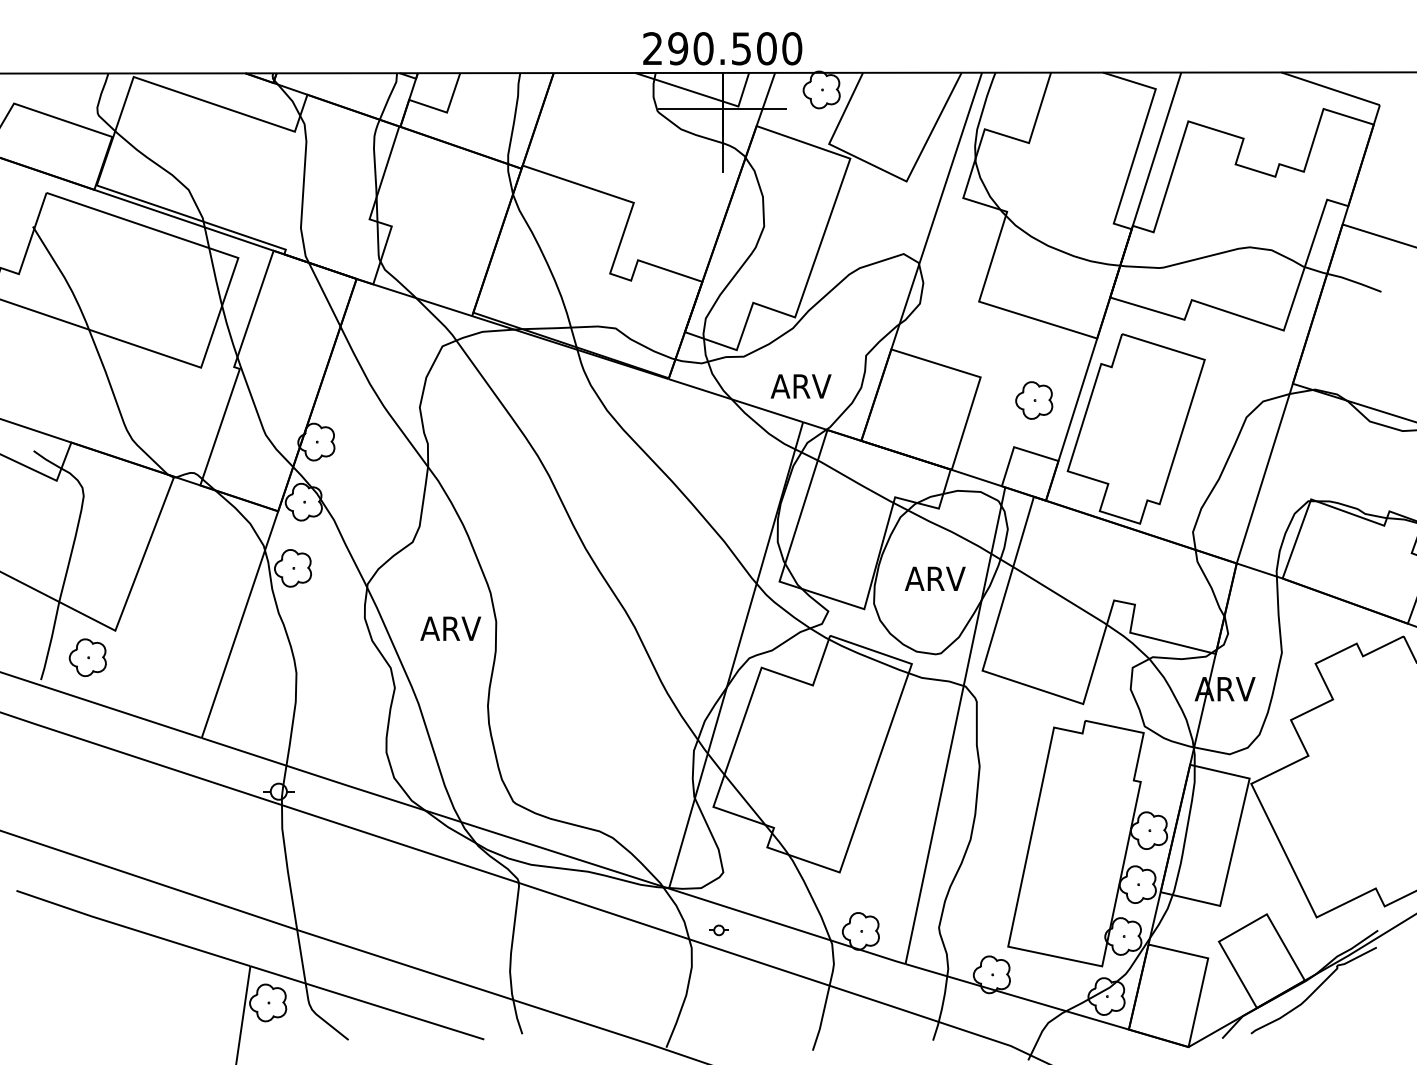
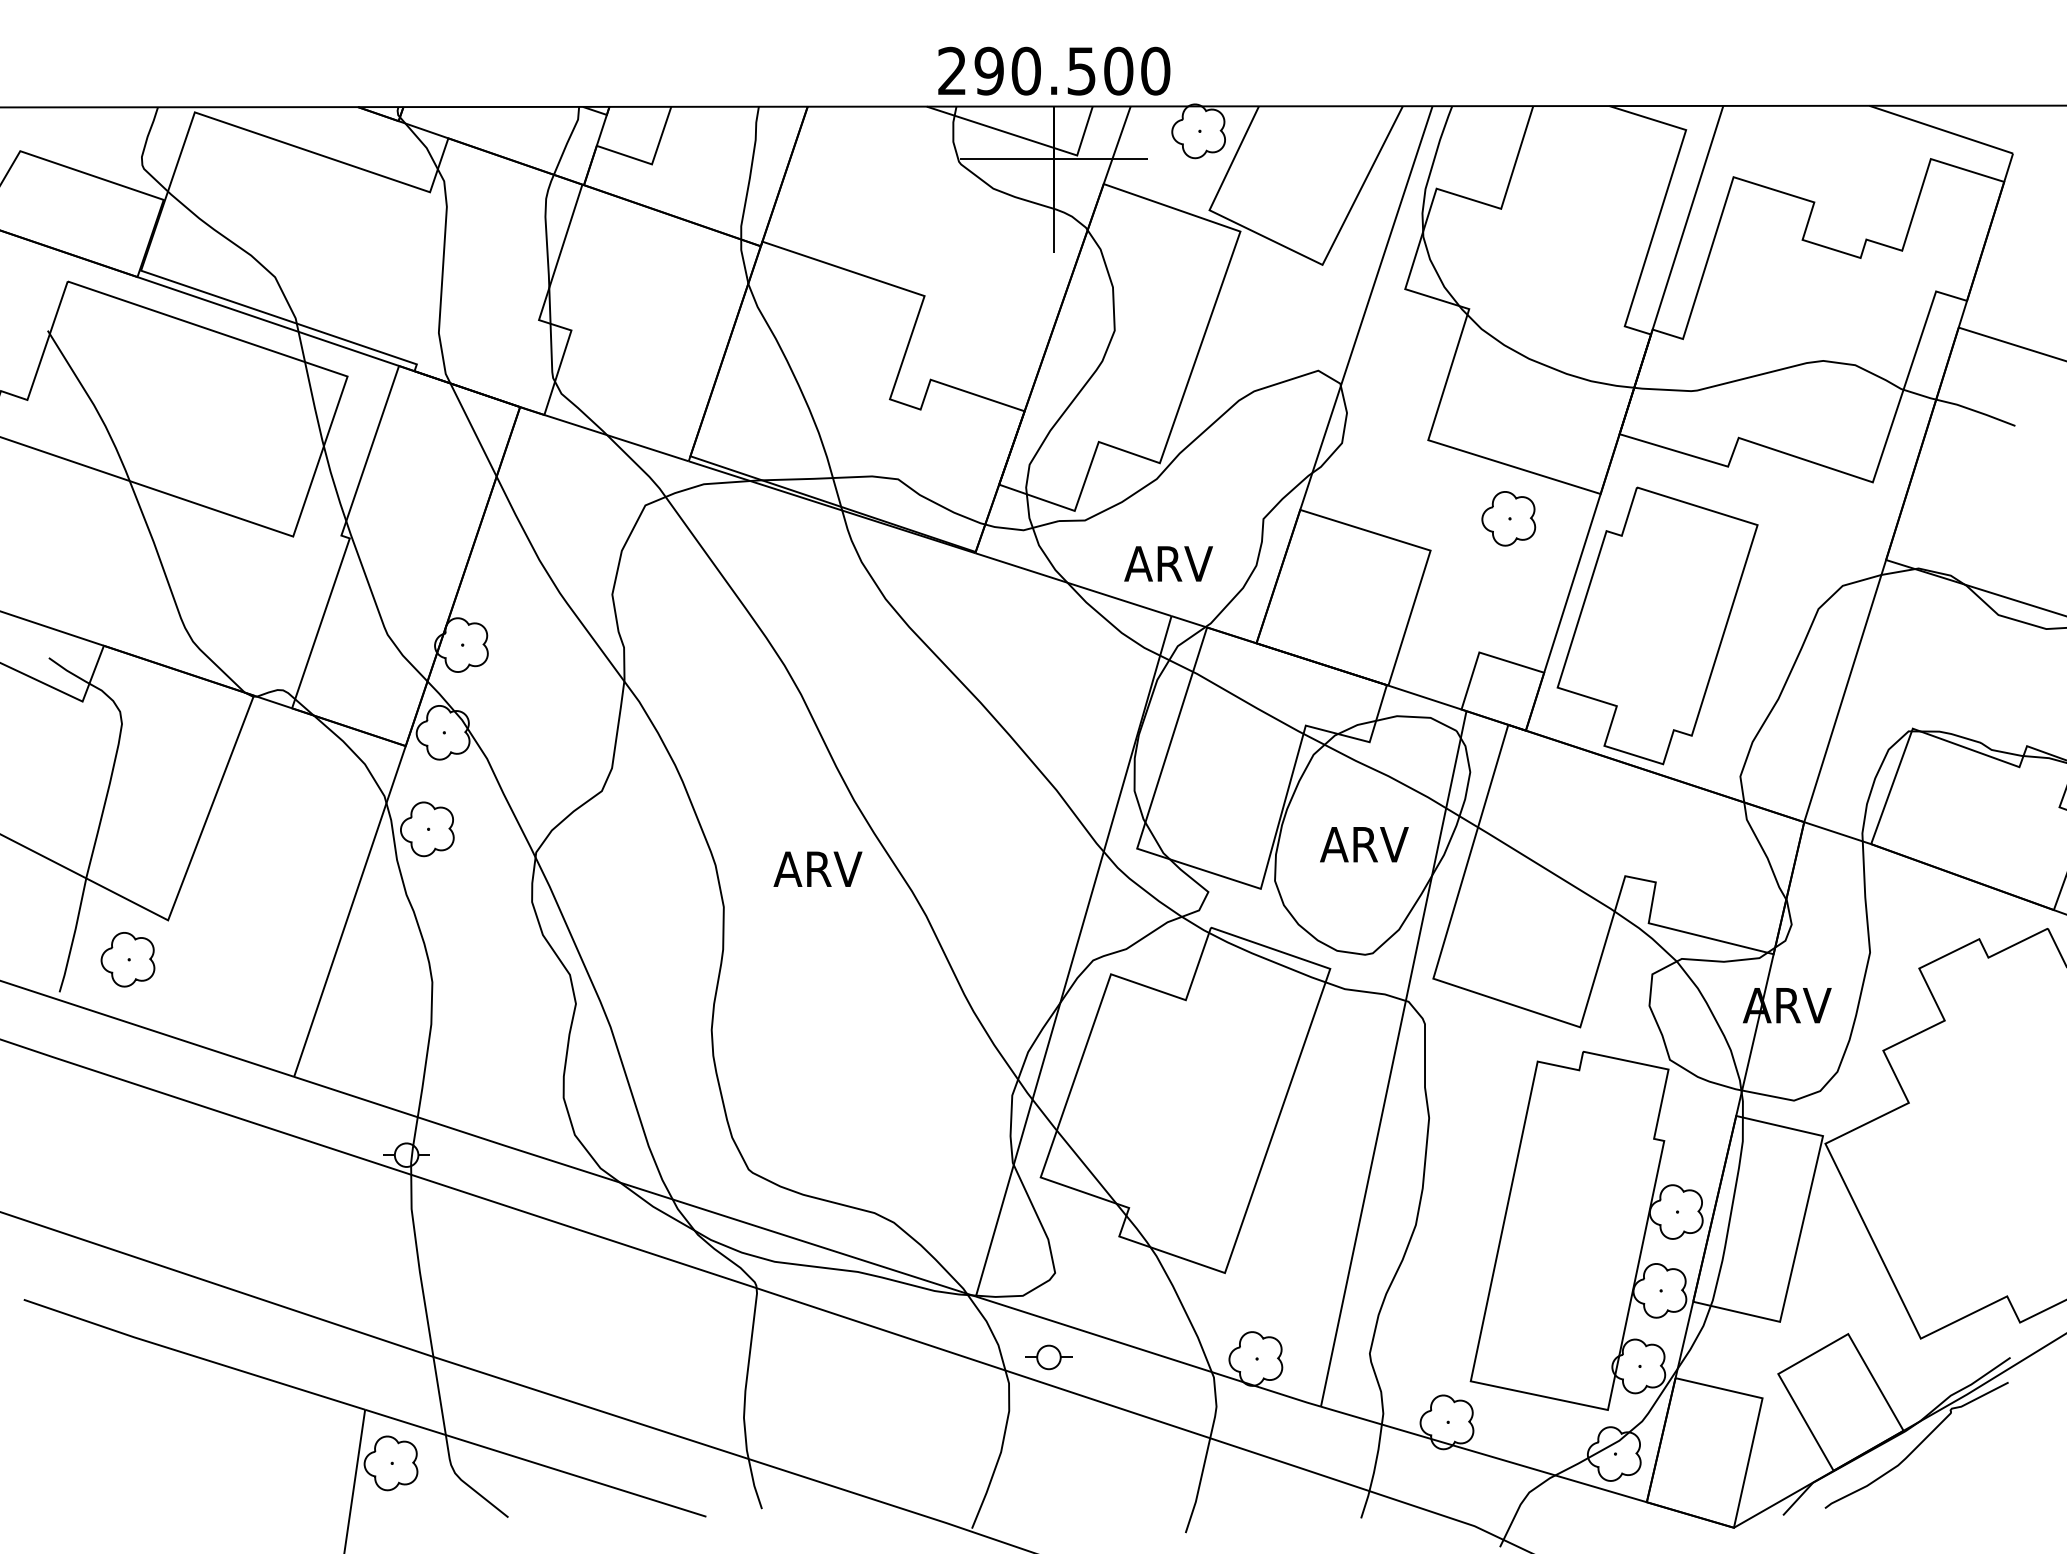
part: (1034, 400) -> (1509, 518), moved
text: (450, 628) -> (817, 868), moved
part: (718, 930) -> (1048, 1357), size x1.67

